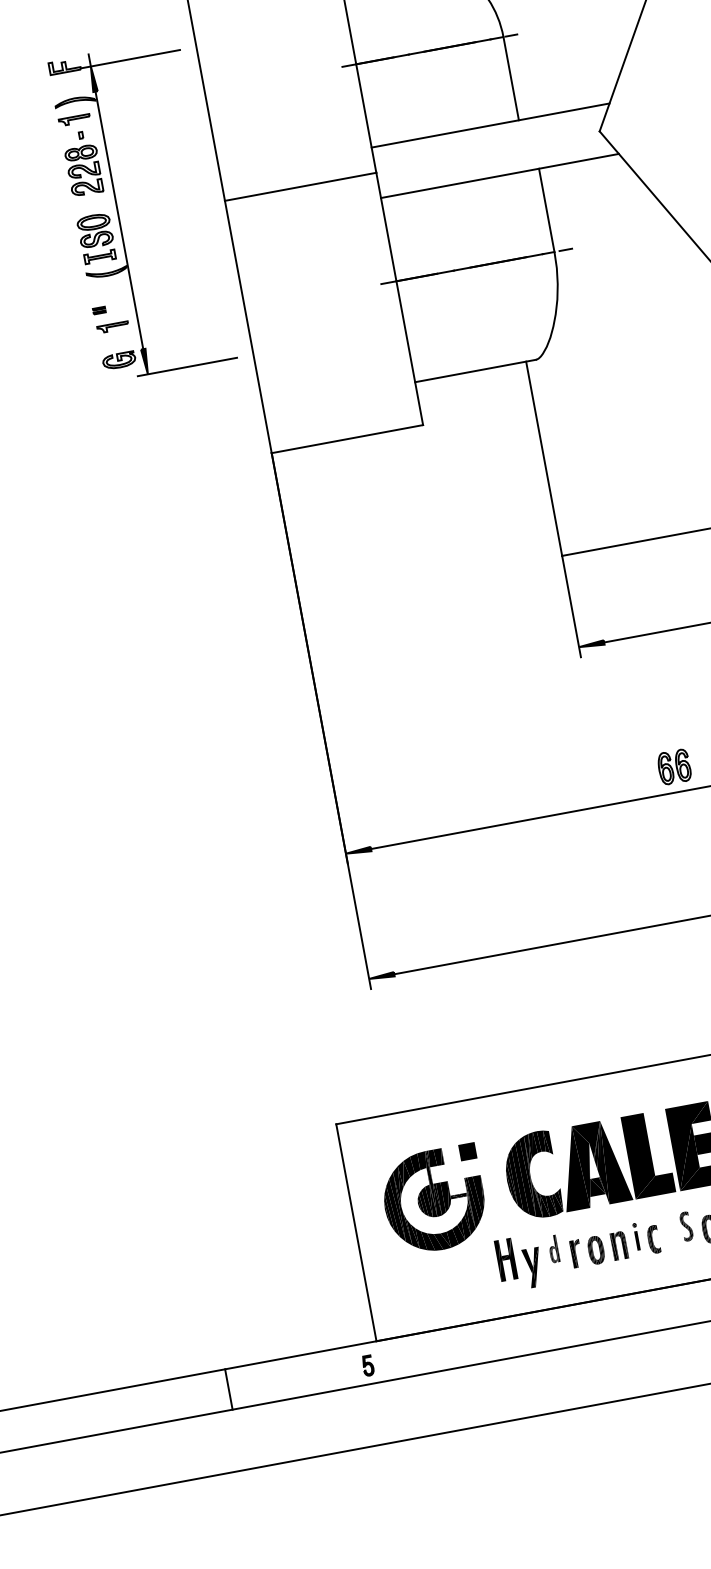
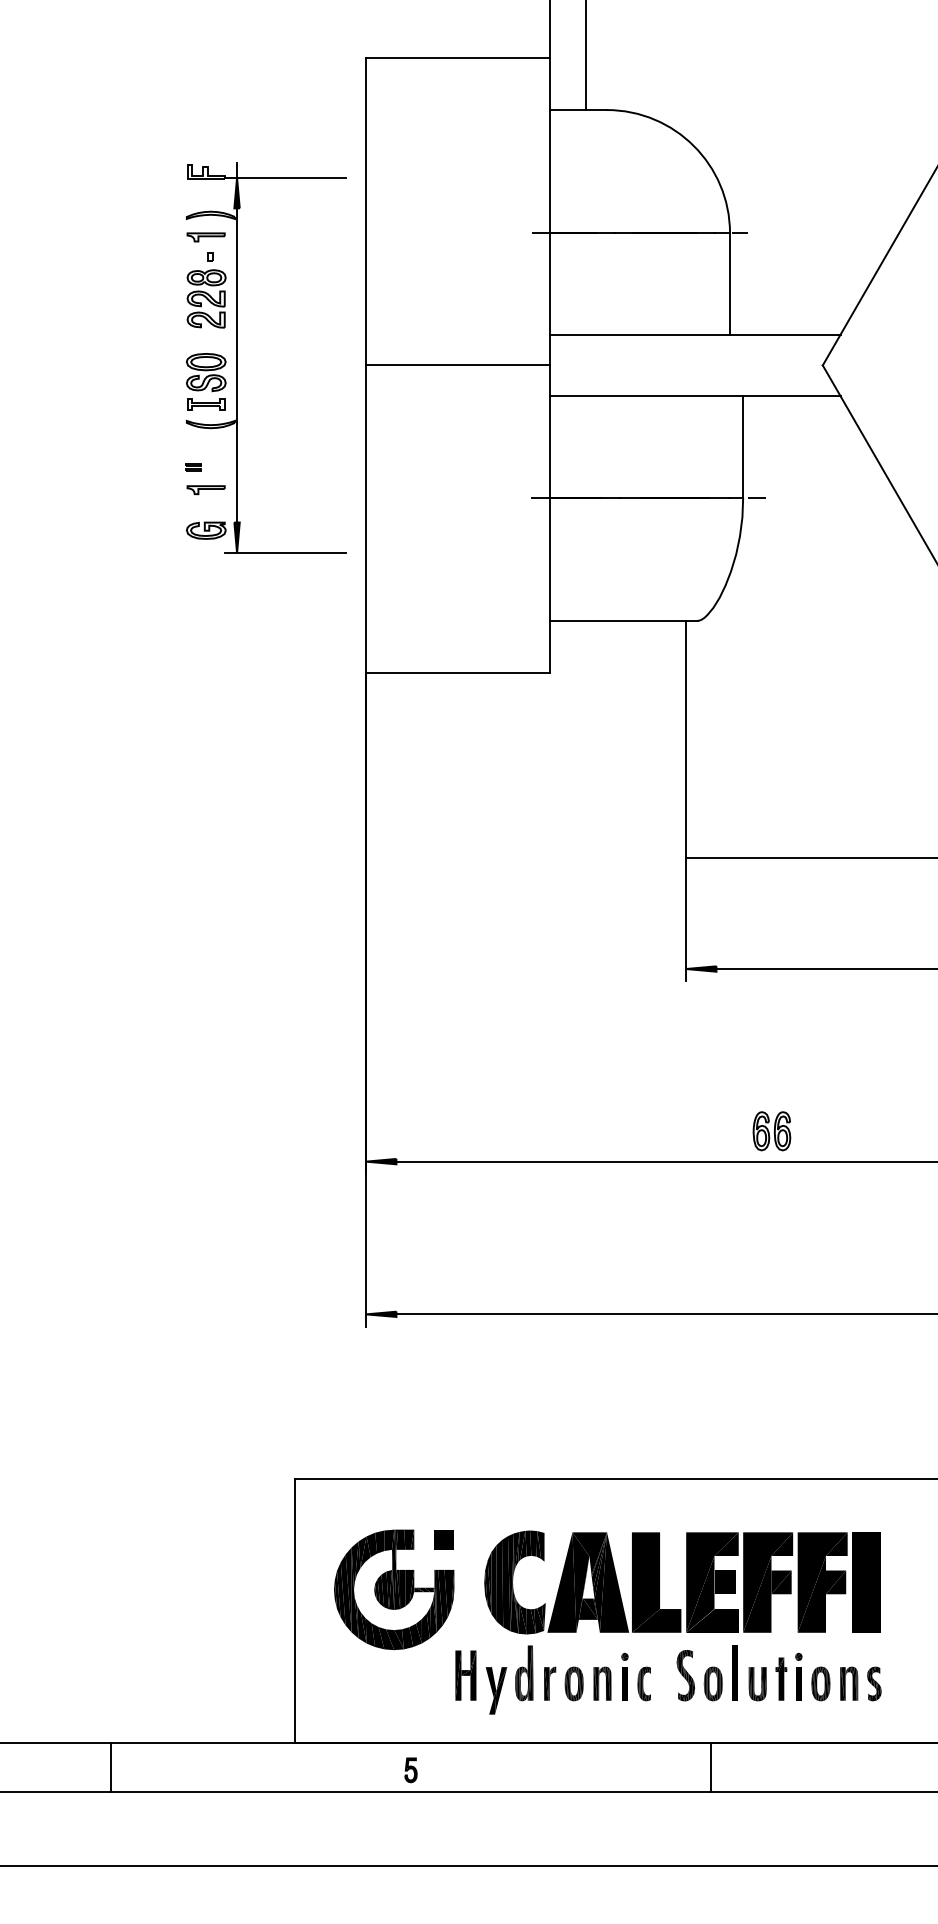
part: (686, 1226) -> (685, 1675), size x1.43
part: (636, 1236) -> (624, 1676), size x1.43
part: (553, 1249) -> (524, 1673), size x1.67
part: (367, 1366) -> (410, 1770), moved

